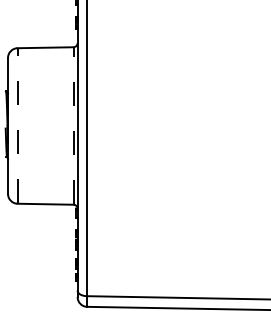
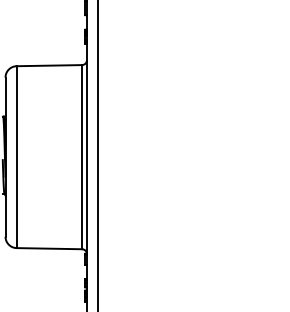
line: (17, 125) -> (16, 156), dashed -> solid
line: (73, 126) -> (82, 157), dashed -> solid

